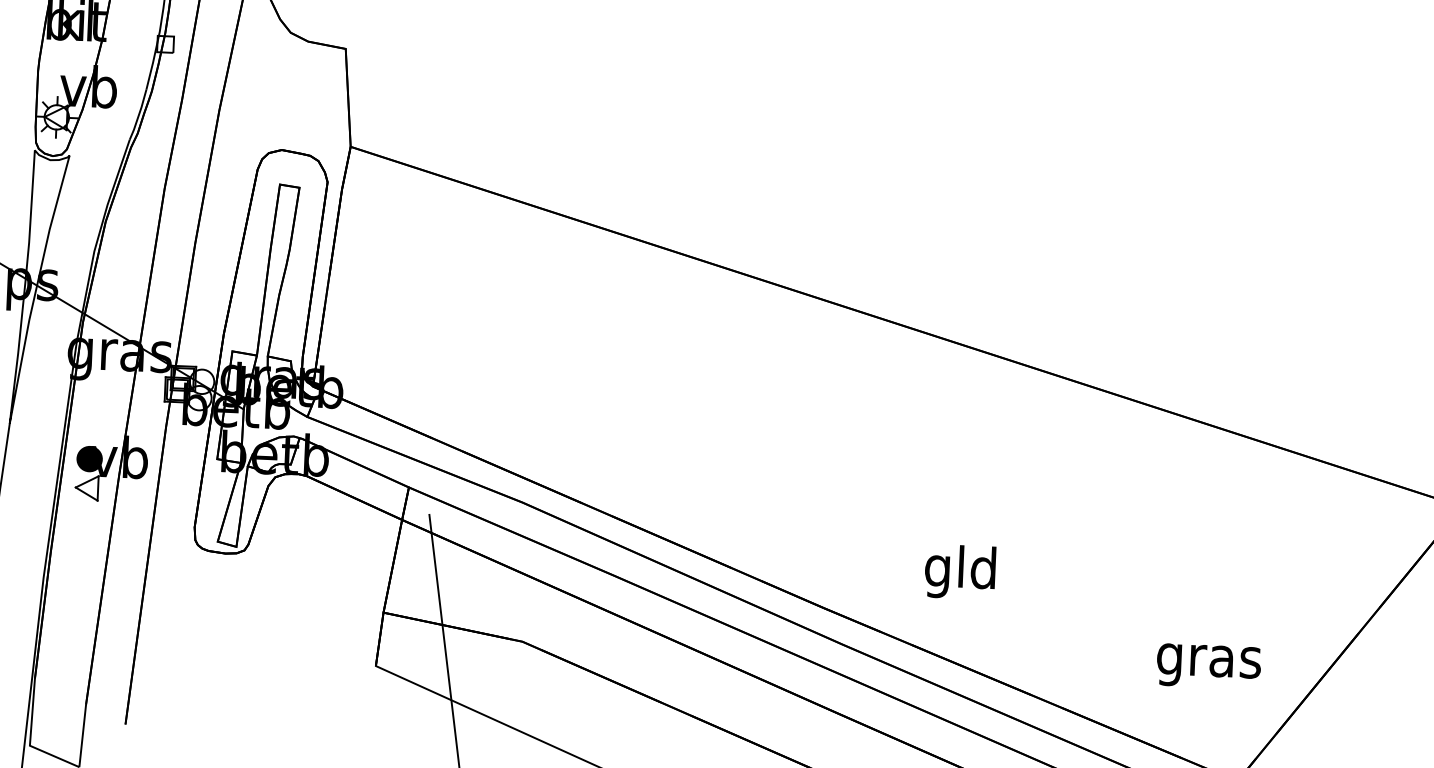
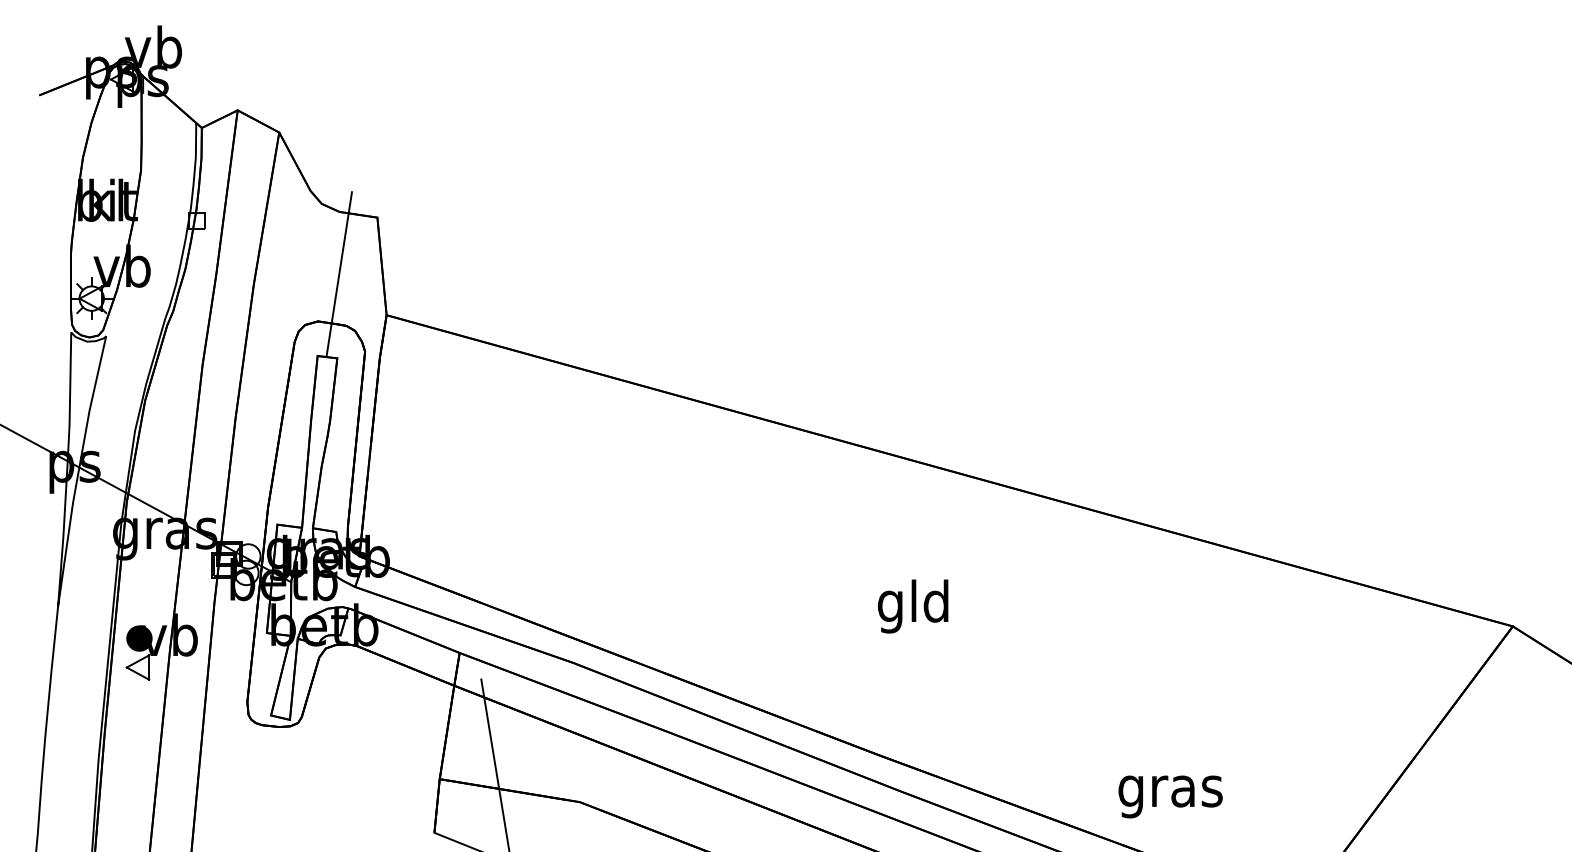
line: (305, 104) -> (339, 274), added
text: (959, 572) -> (912, 606), moved
text: (1208, 666) -> (1170, 796), moved

